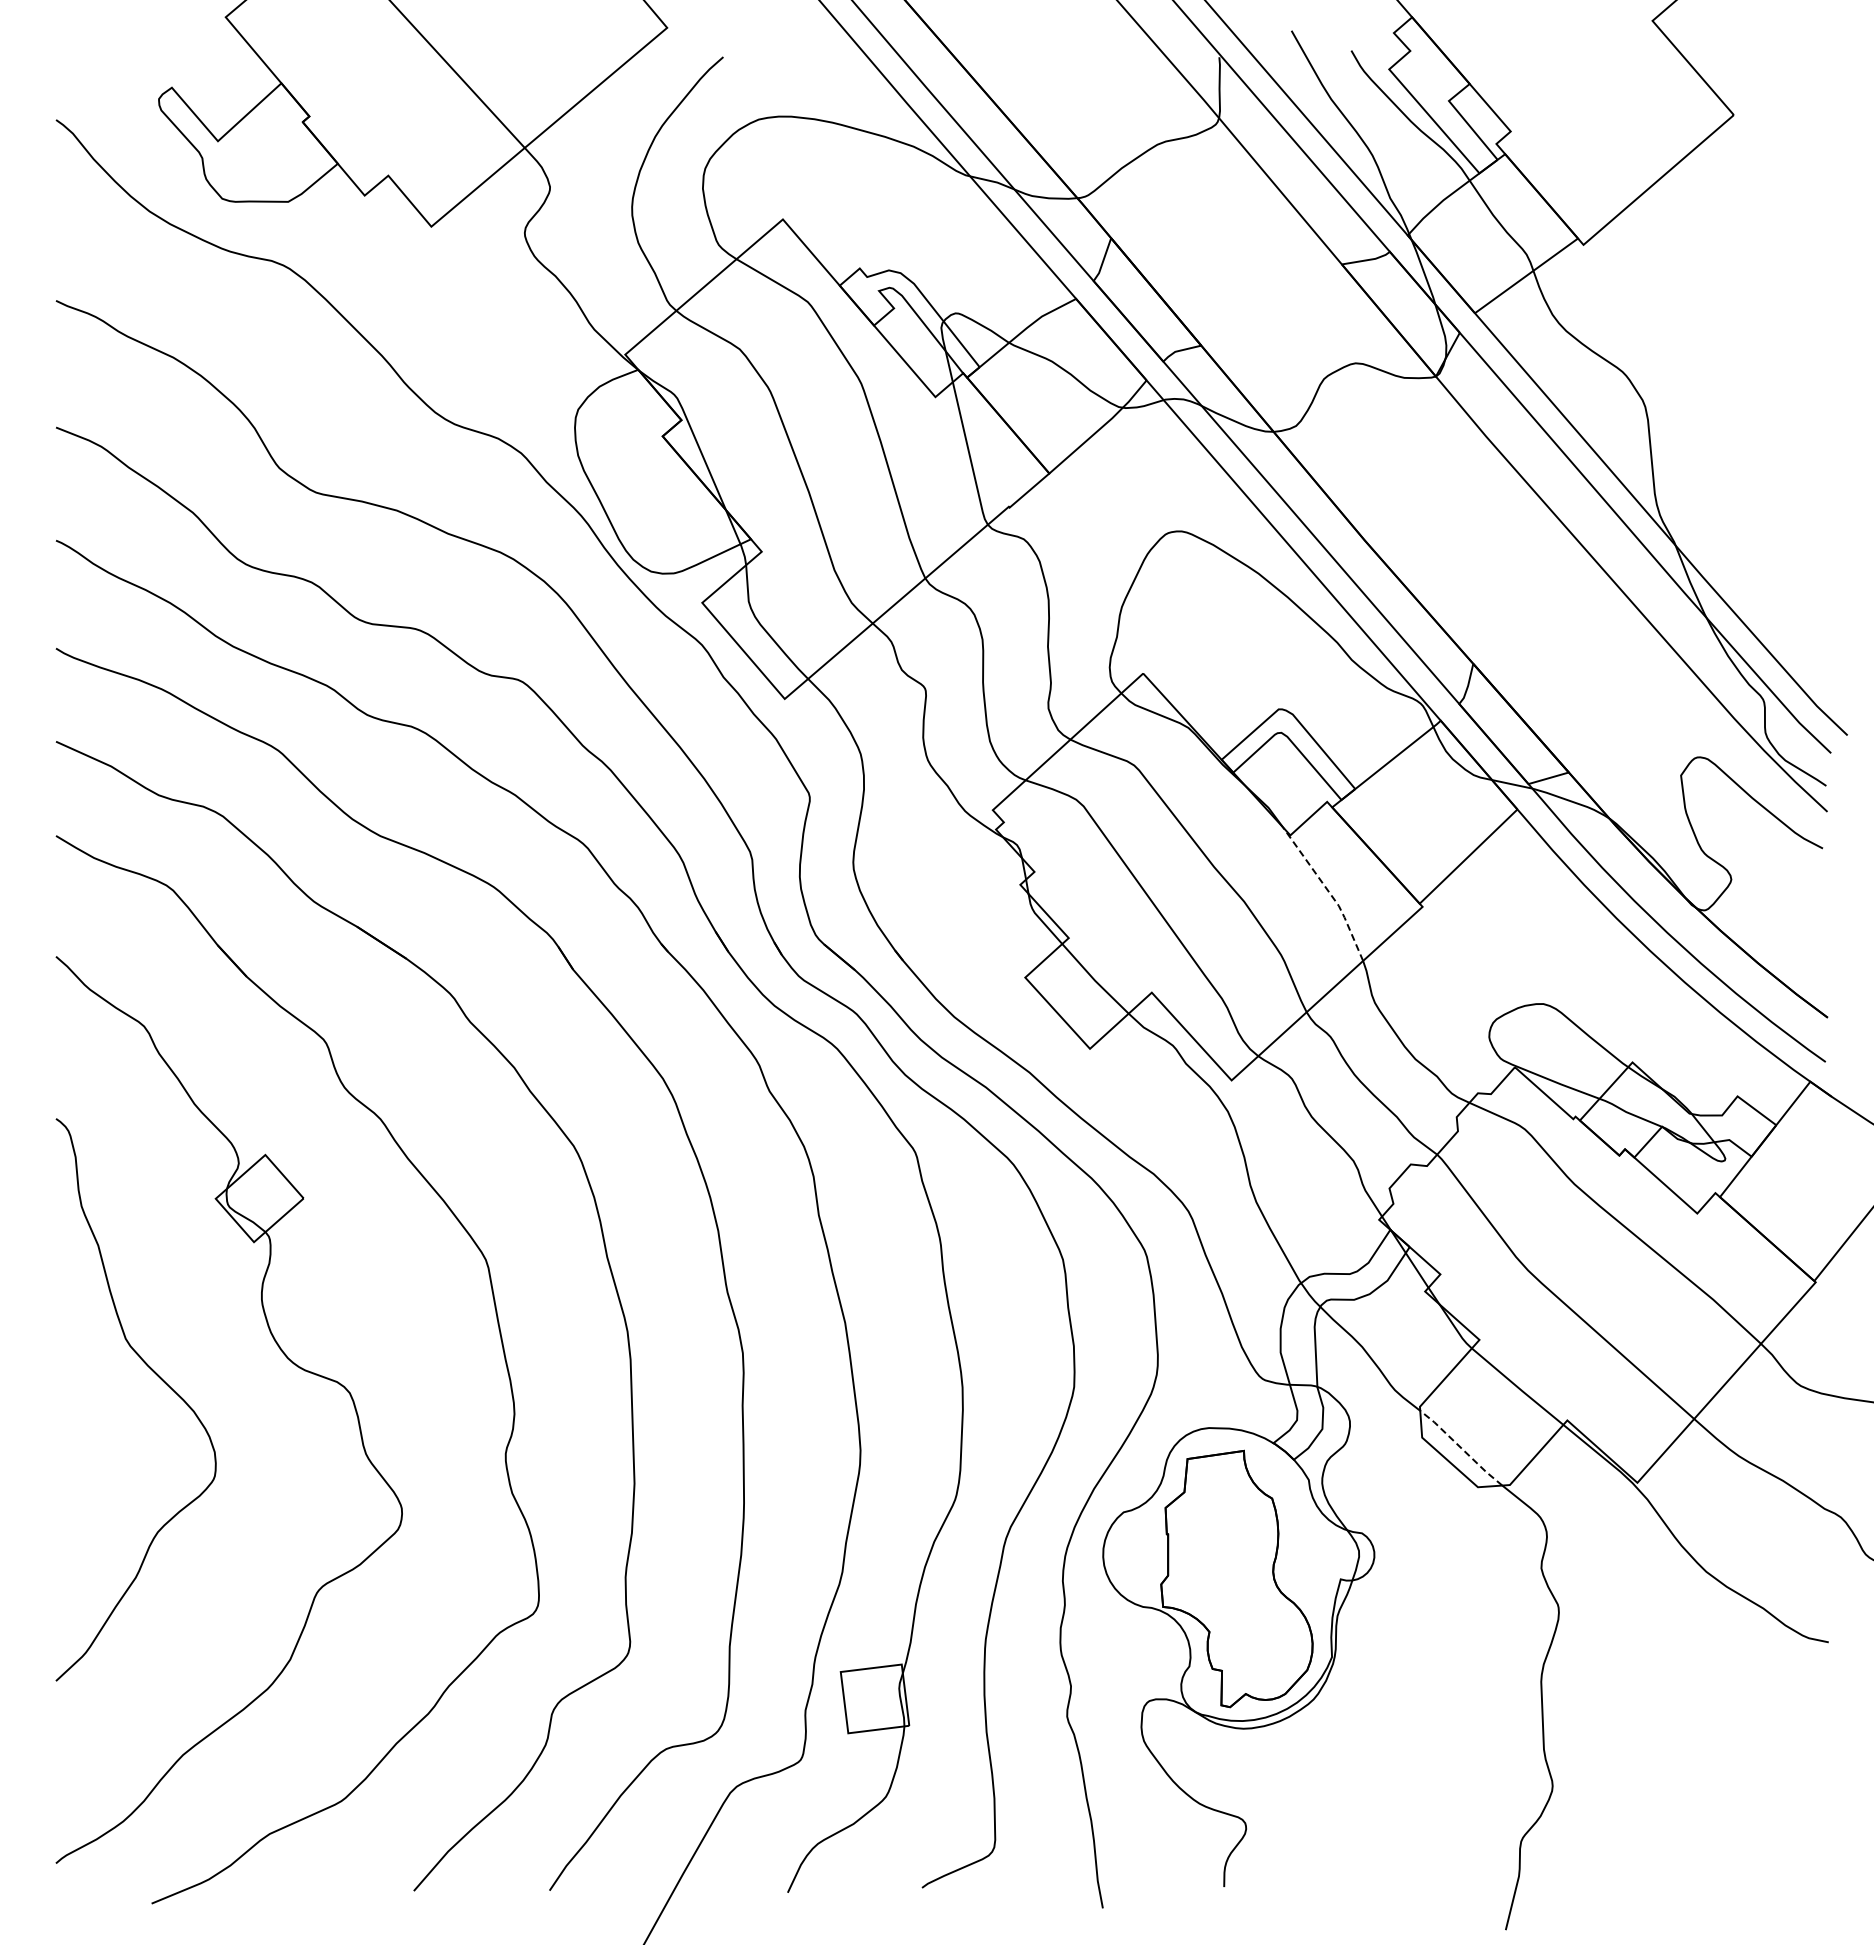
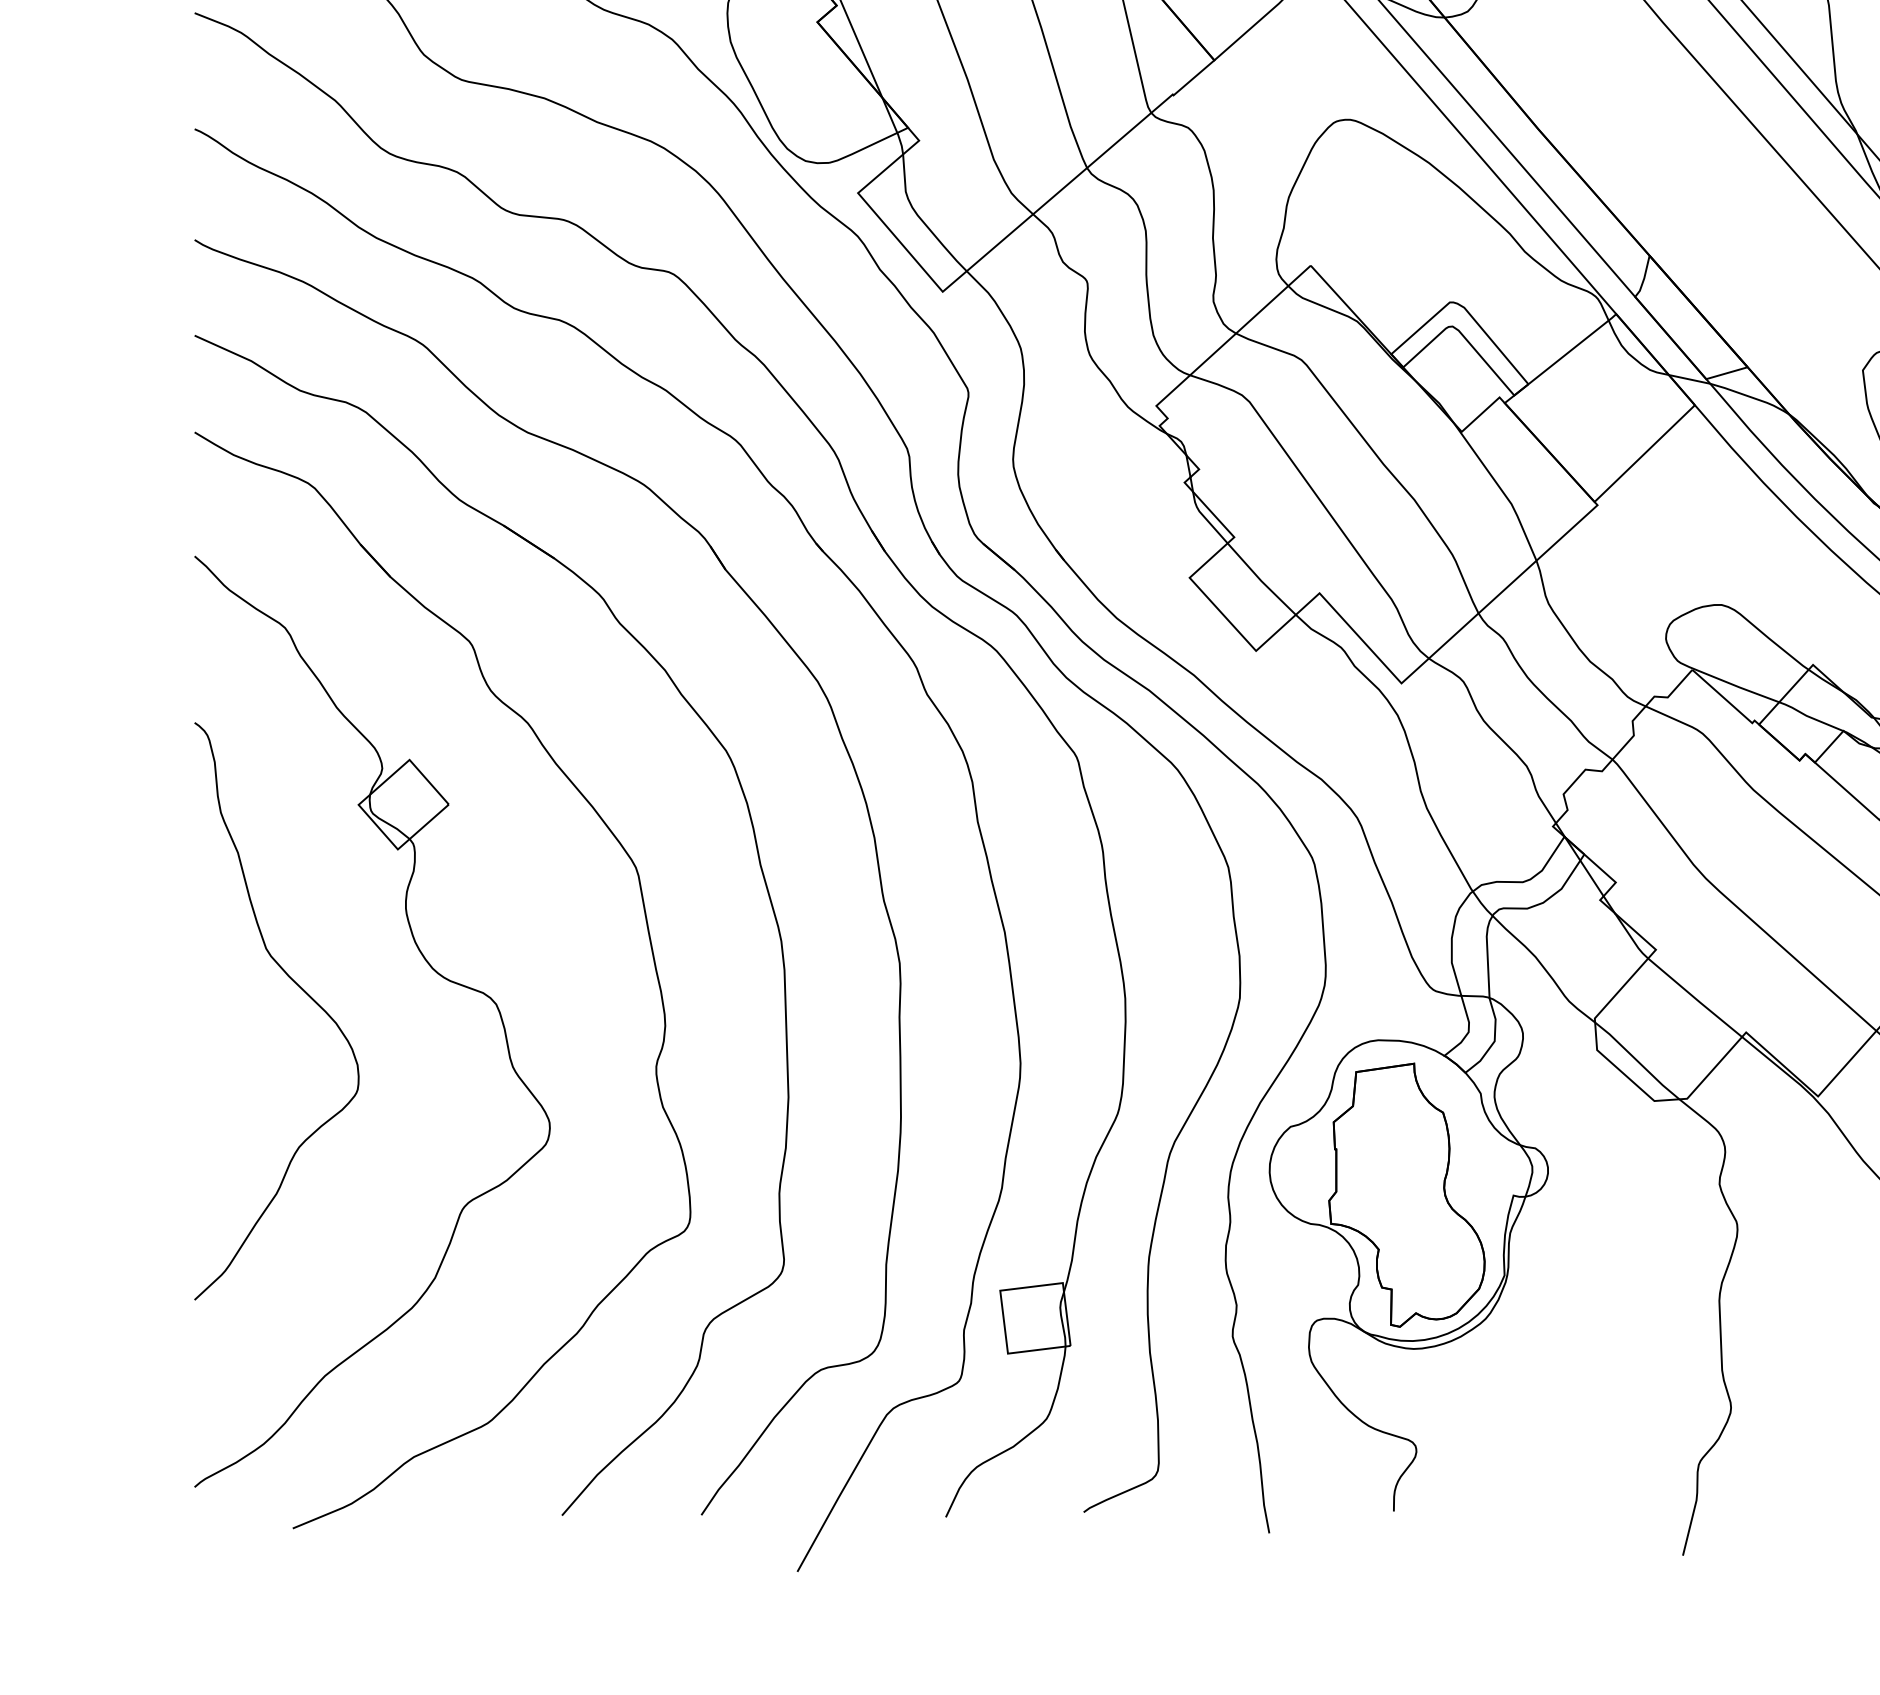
line: (1329, 892) -> (1501, 490), dashed -> solid
line: (1460, 1447) -> (1636, 1060), dashed -> solid

